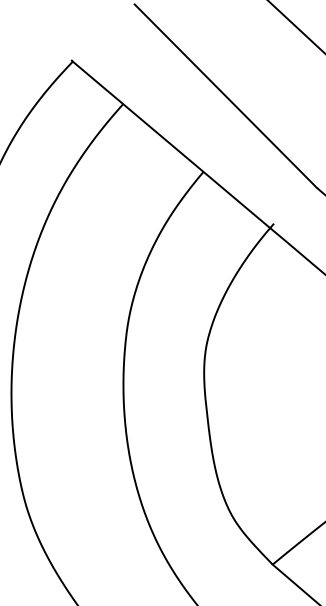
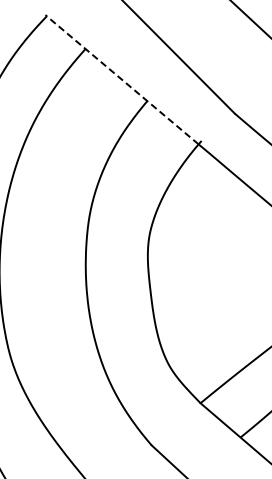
line: (171, 145) -> (122, 80), solid -> dashed

